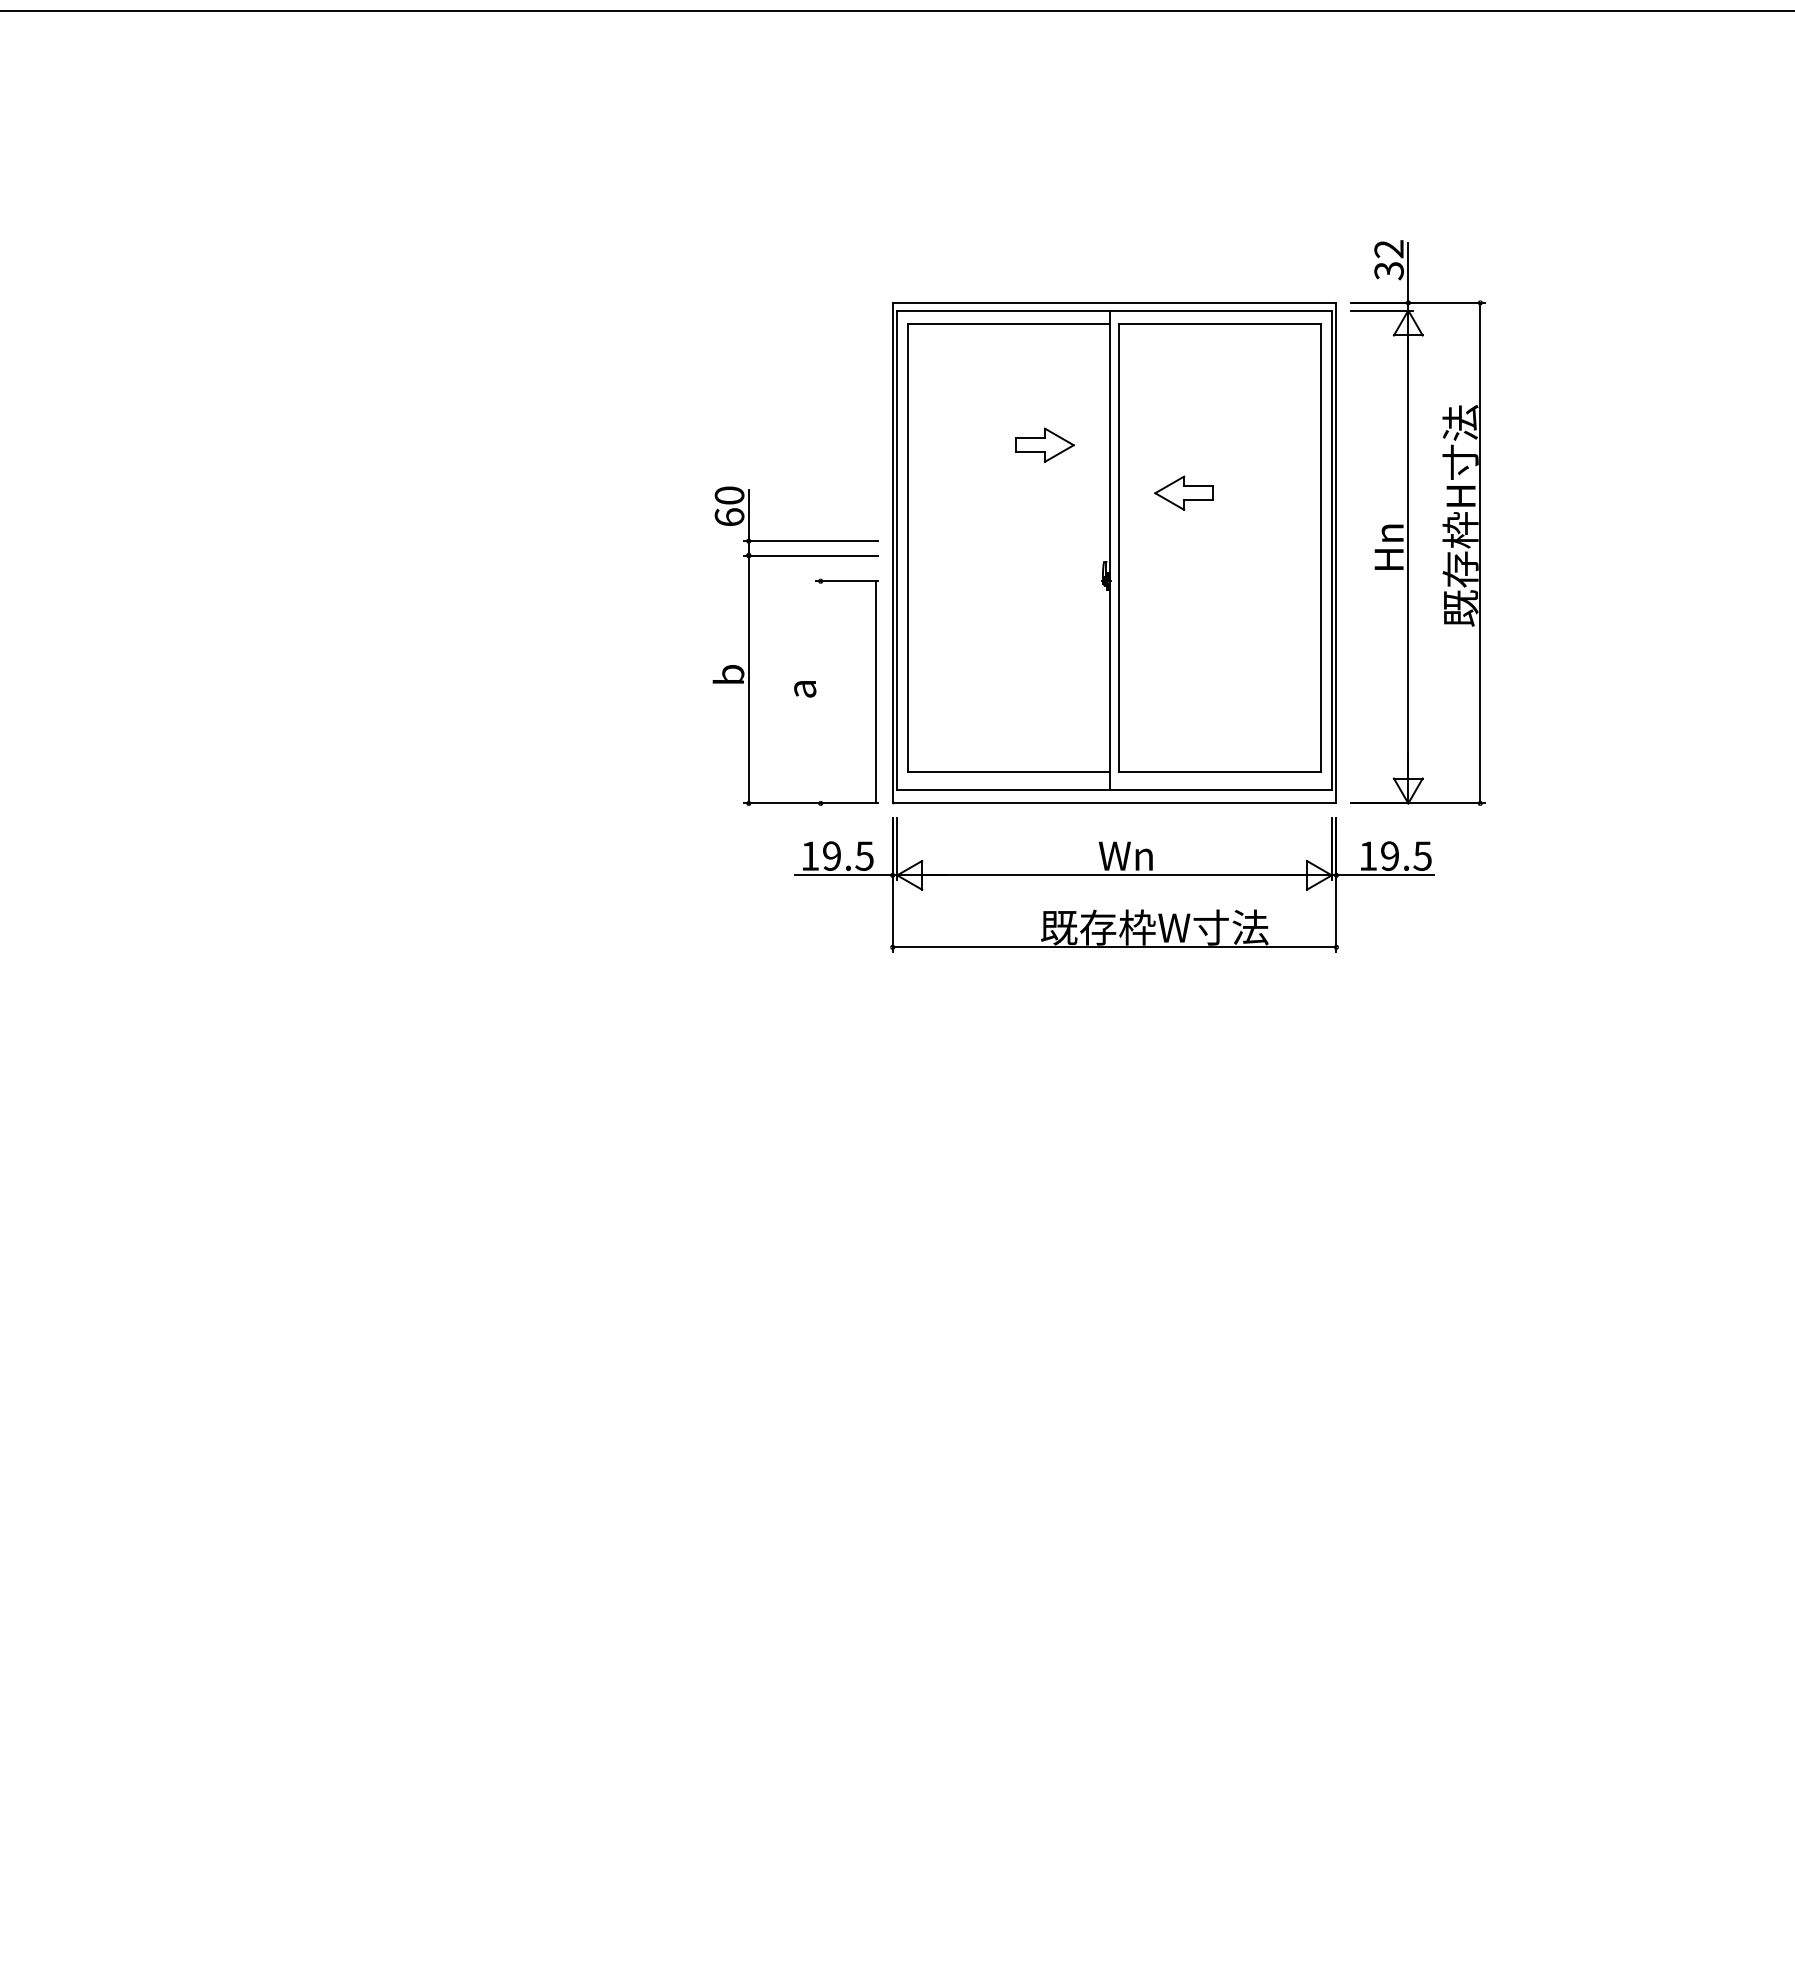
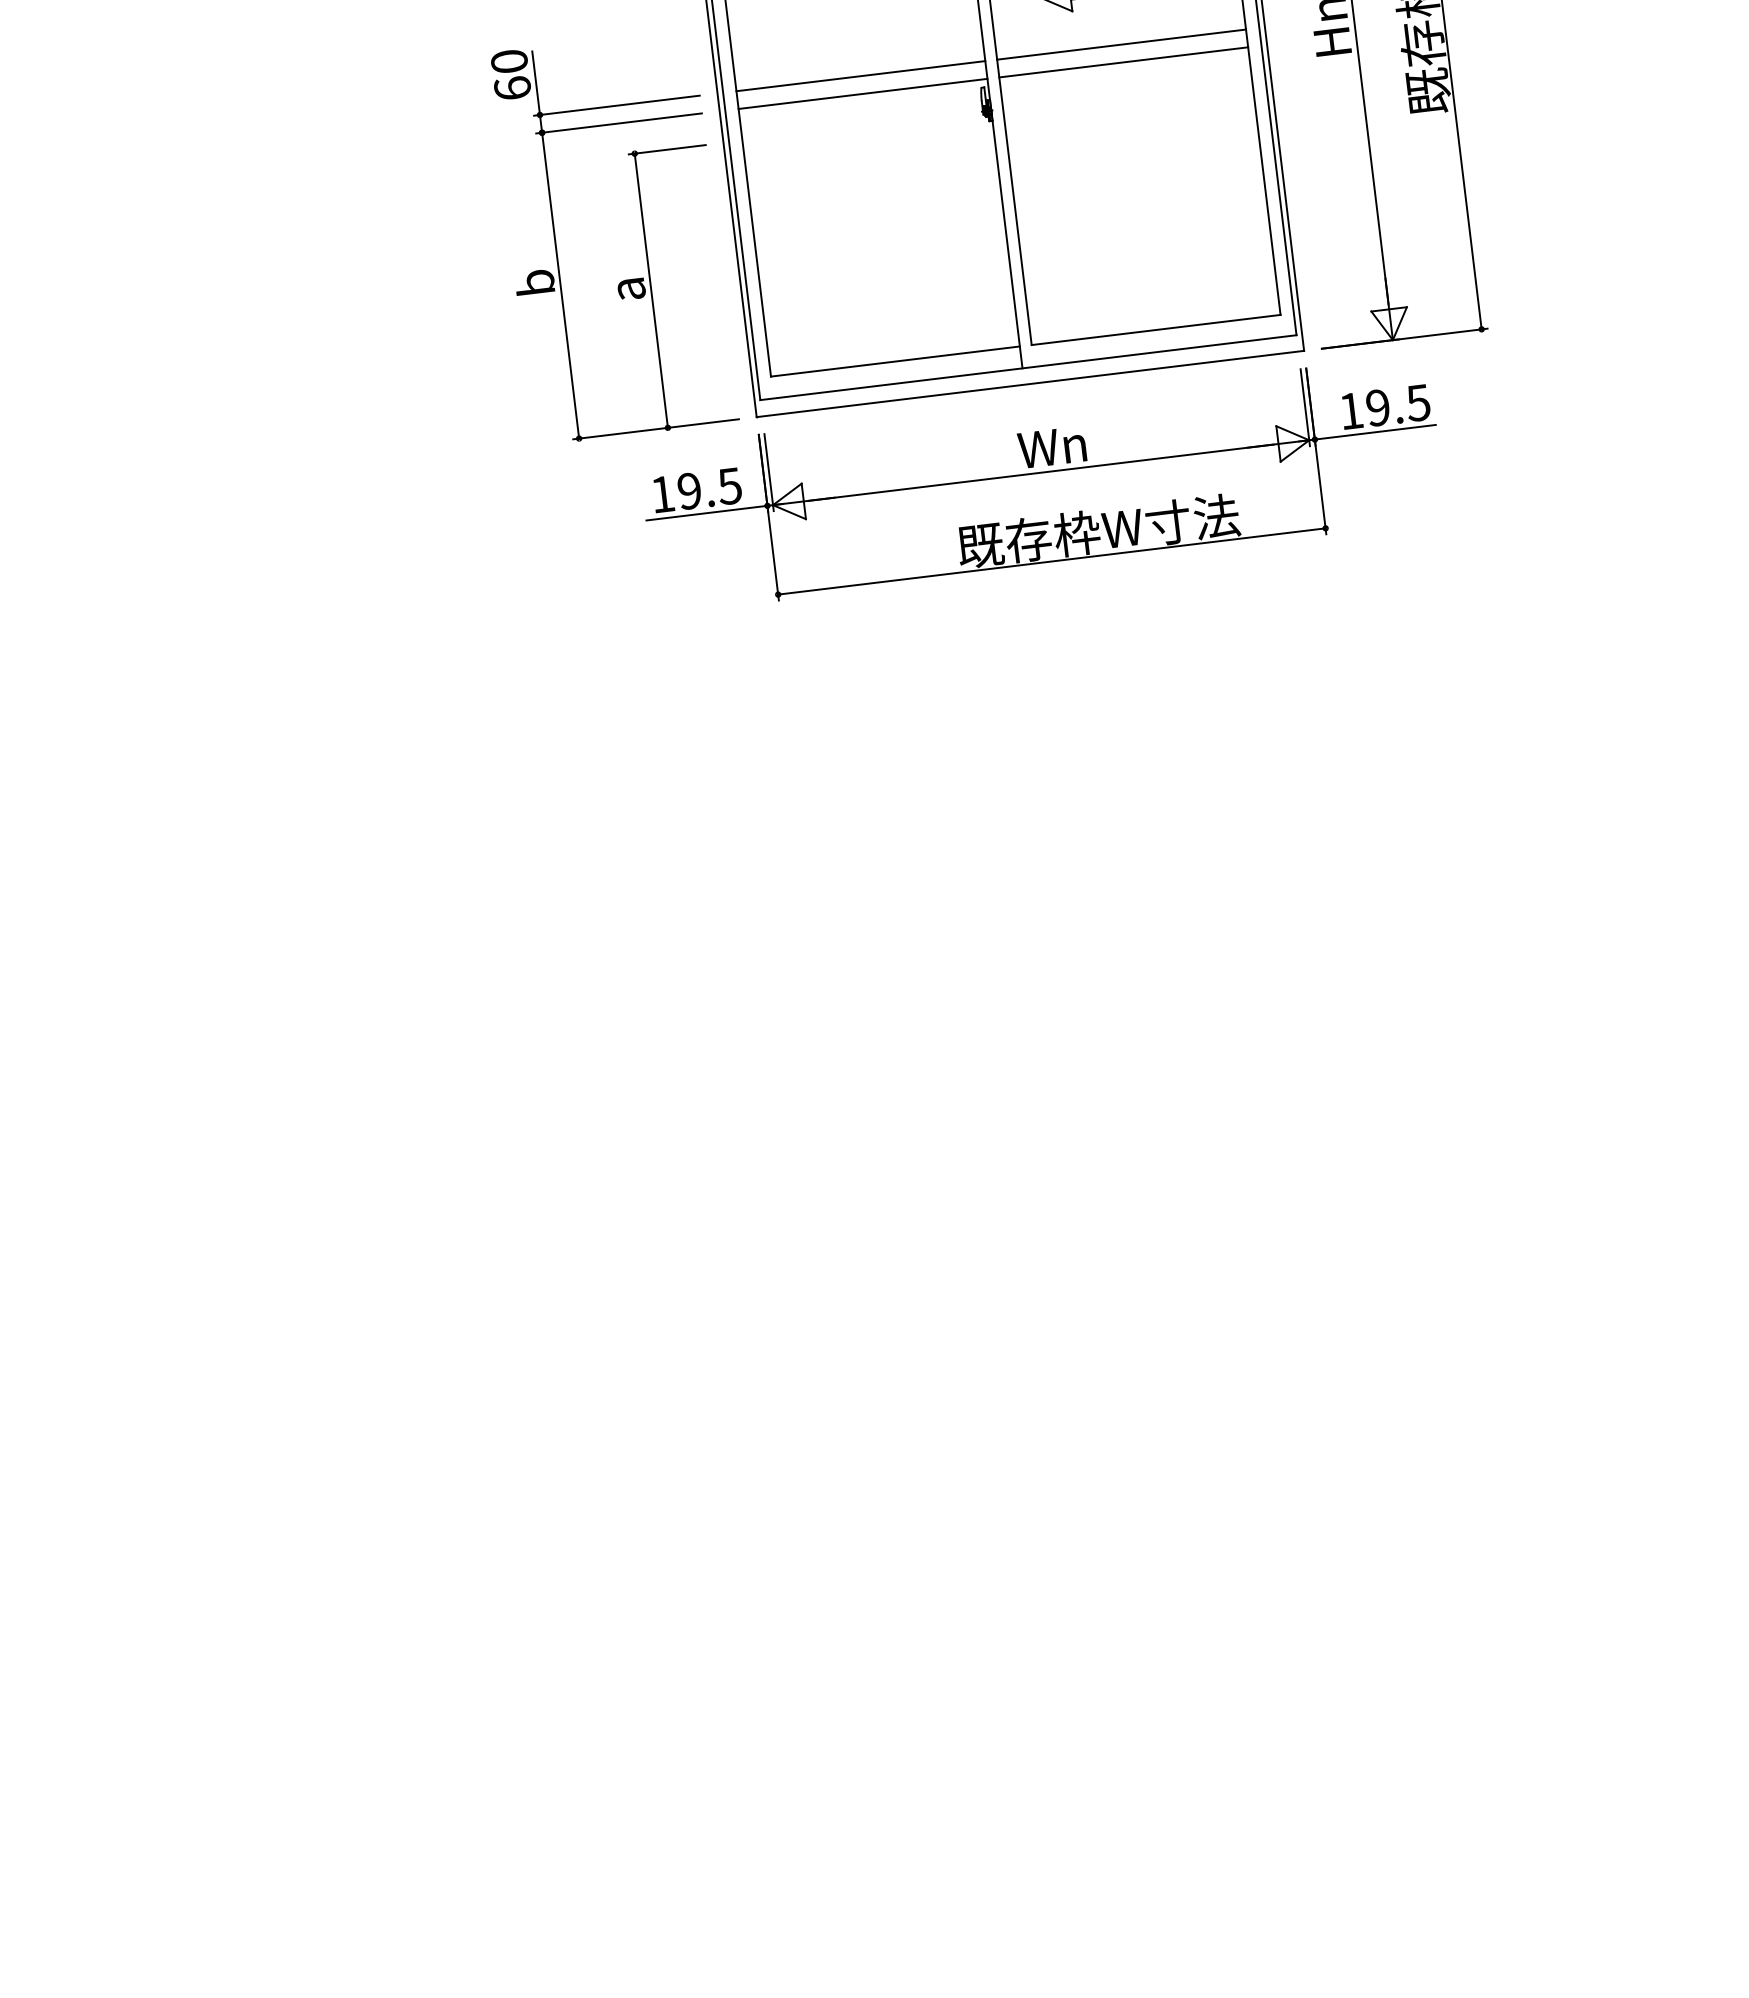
line: (1008, 541) -> (860, 76), added
line: (1220, 541) -> (1122, 44), added
line: (1008, 555) -> (862, 93), added
line: (1220, 555) -> (1124, 62), added
line: (875, 692) -> (651, 290), moved

